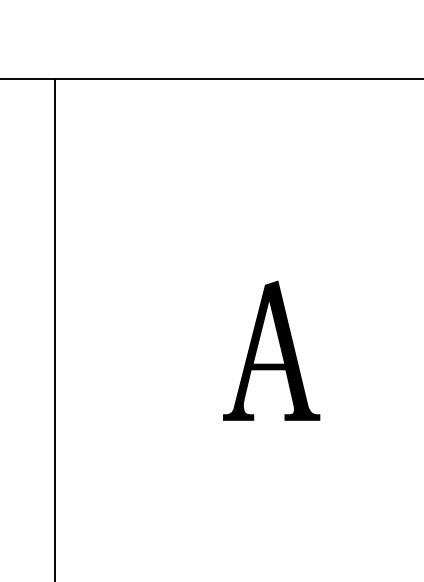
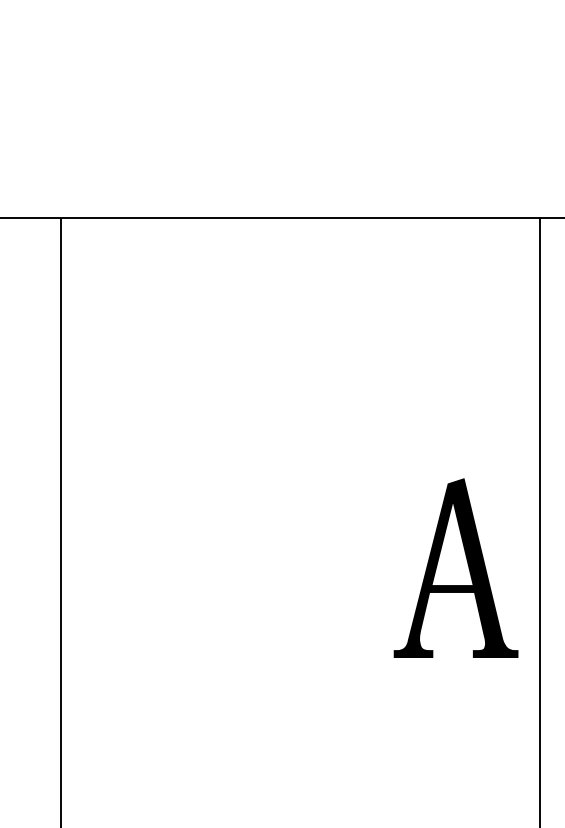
part: (271, 350) -> (455, 567), moved

